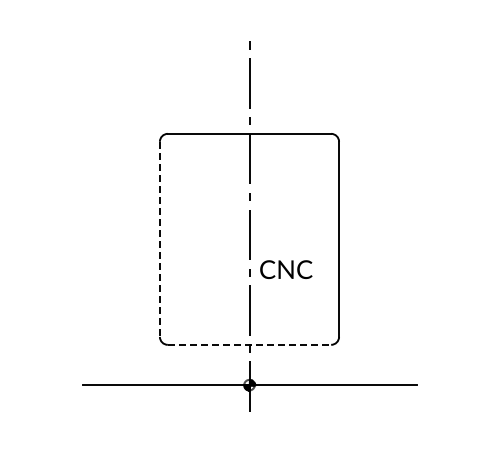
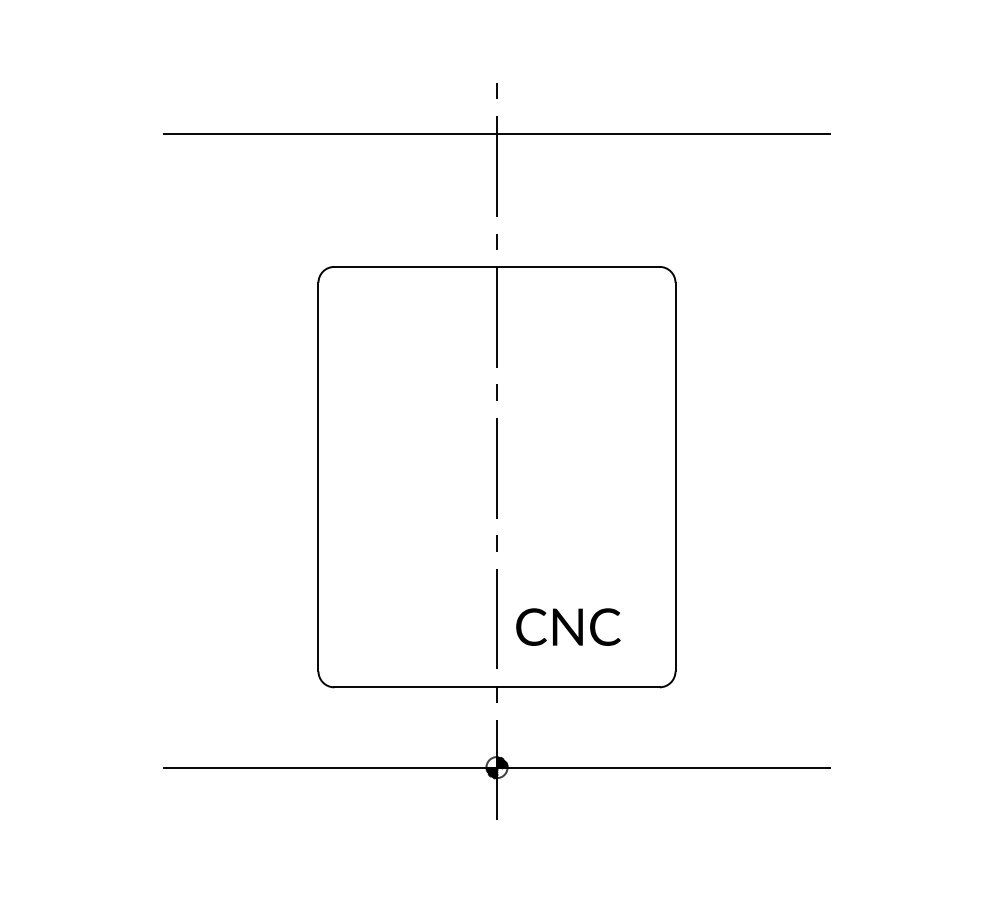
line: (249, 67) -> (497, 134), added
line: (159, 239) -> (317, 477), dashed -> solid
text: (286, 269) -> (568, 626), moved
line: (249, 344) -> (497, 686), dashed -> solid

